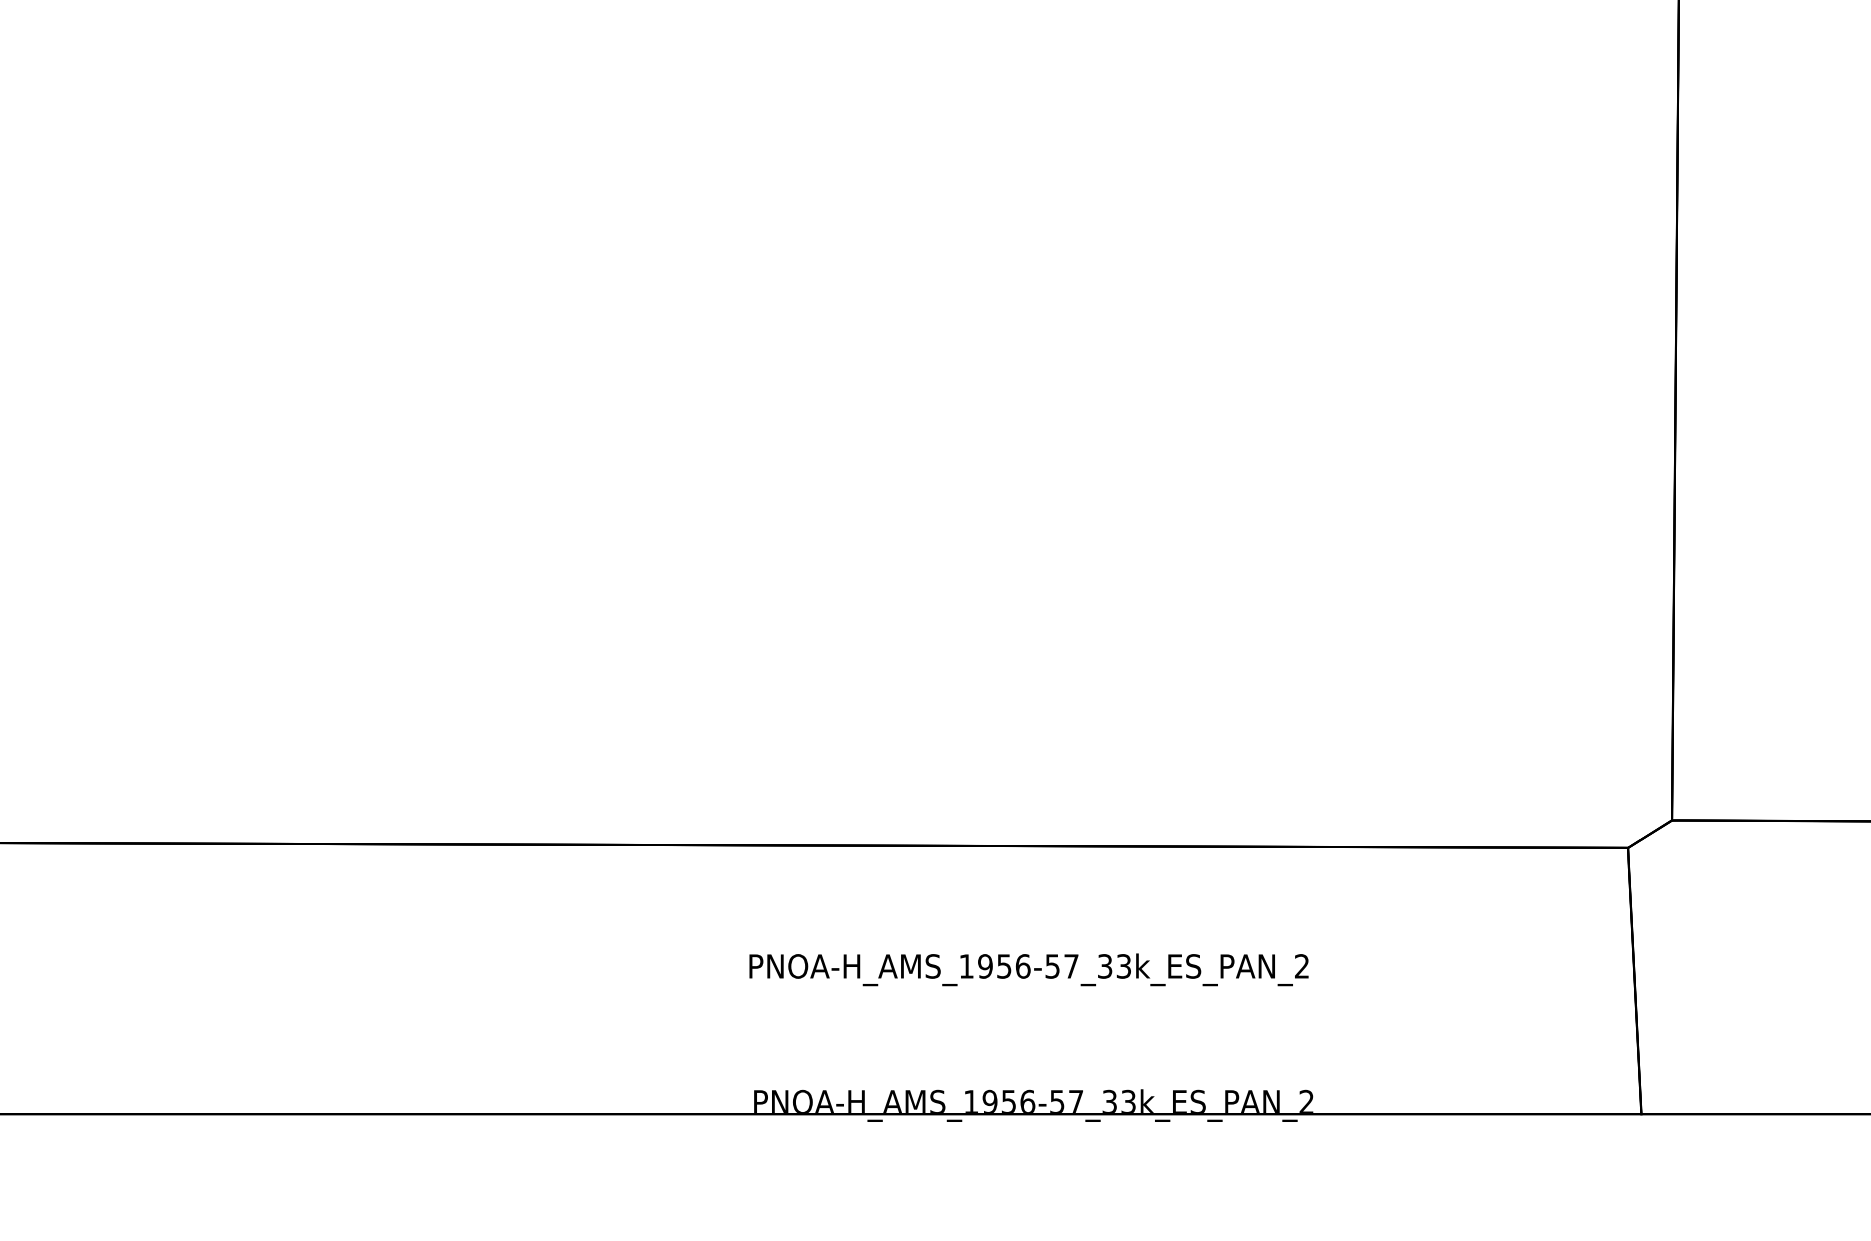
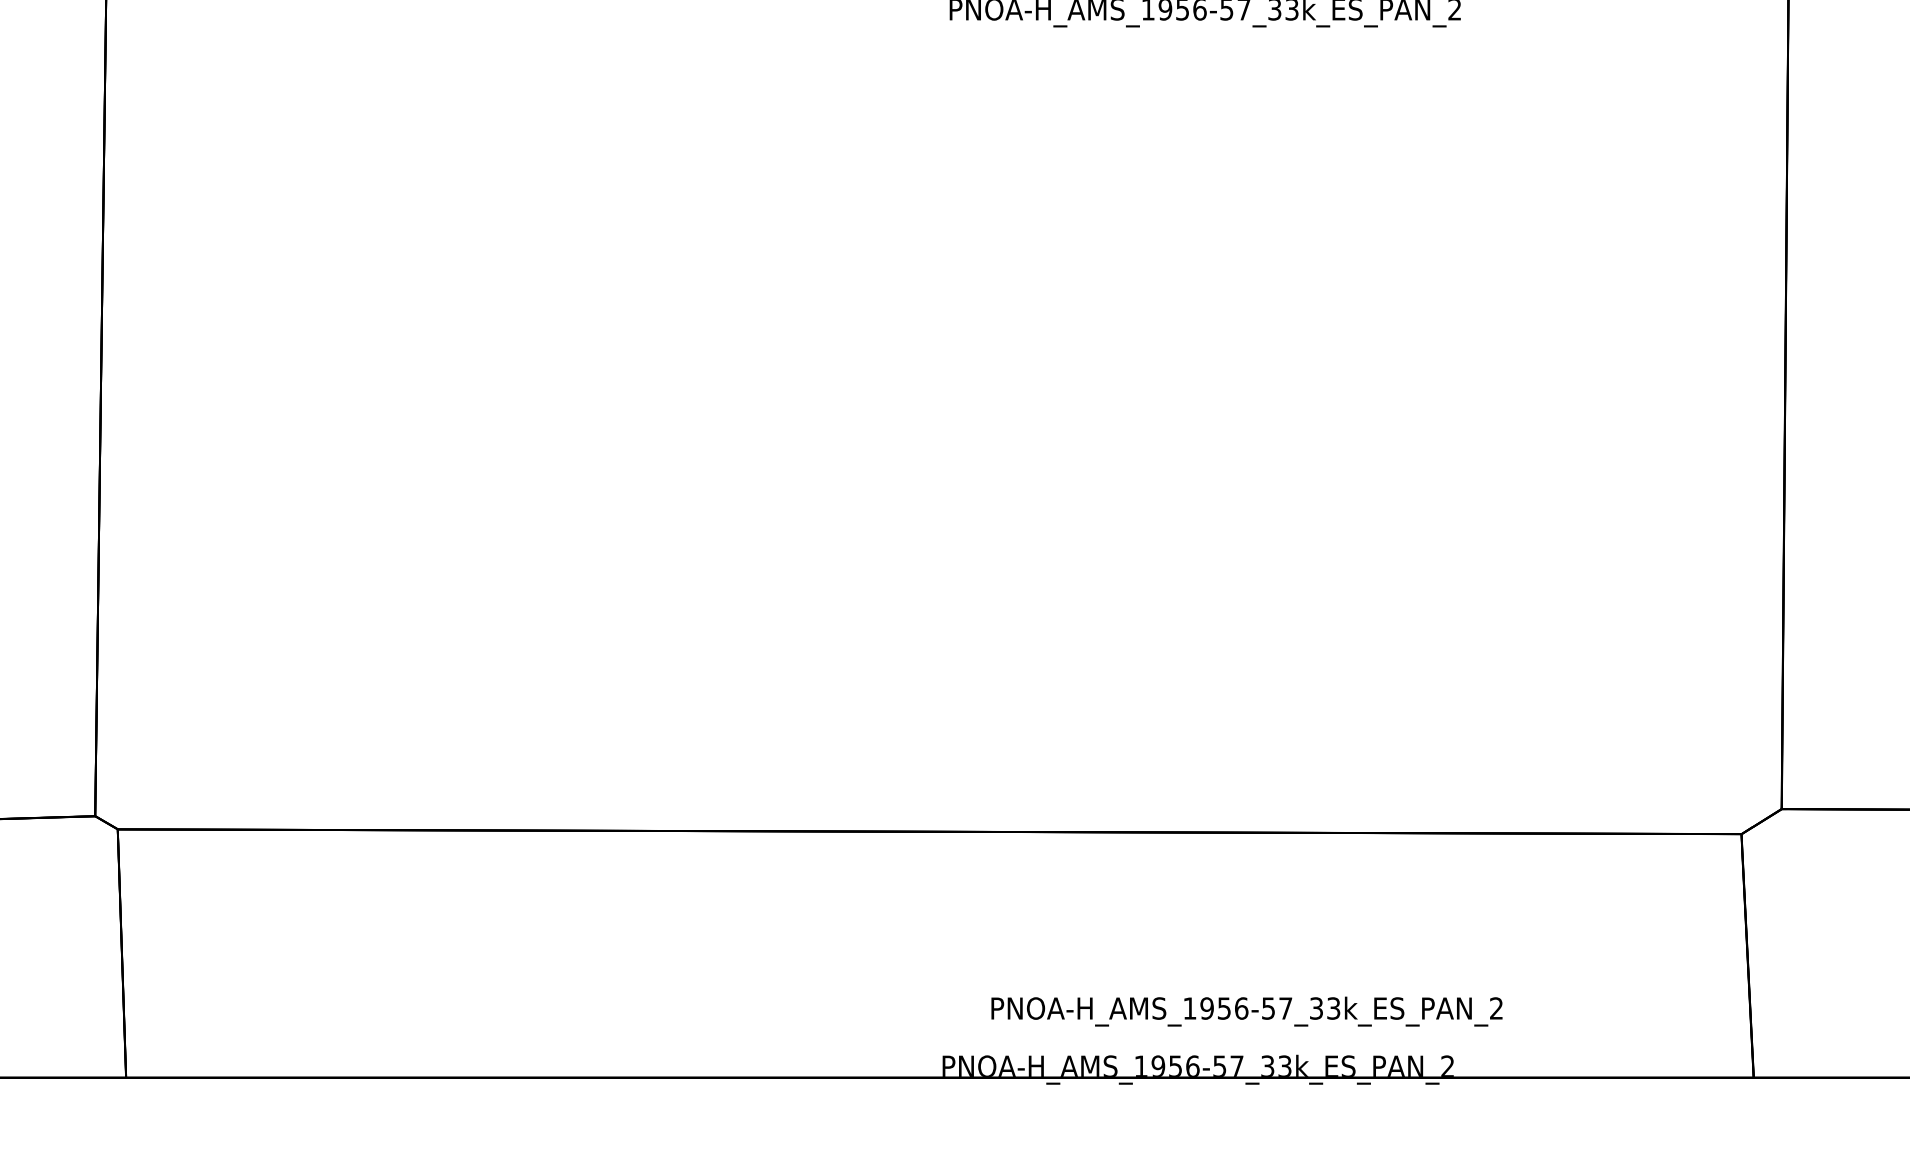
text: (1028, 969) -> (1246, 1011), moved

